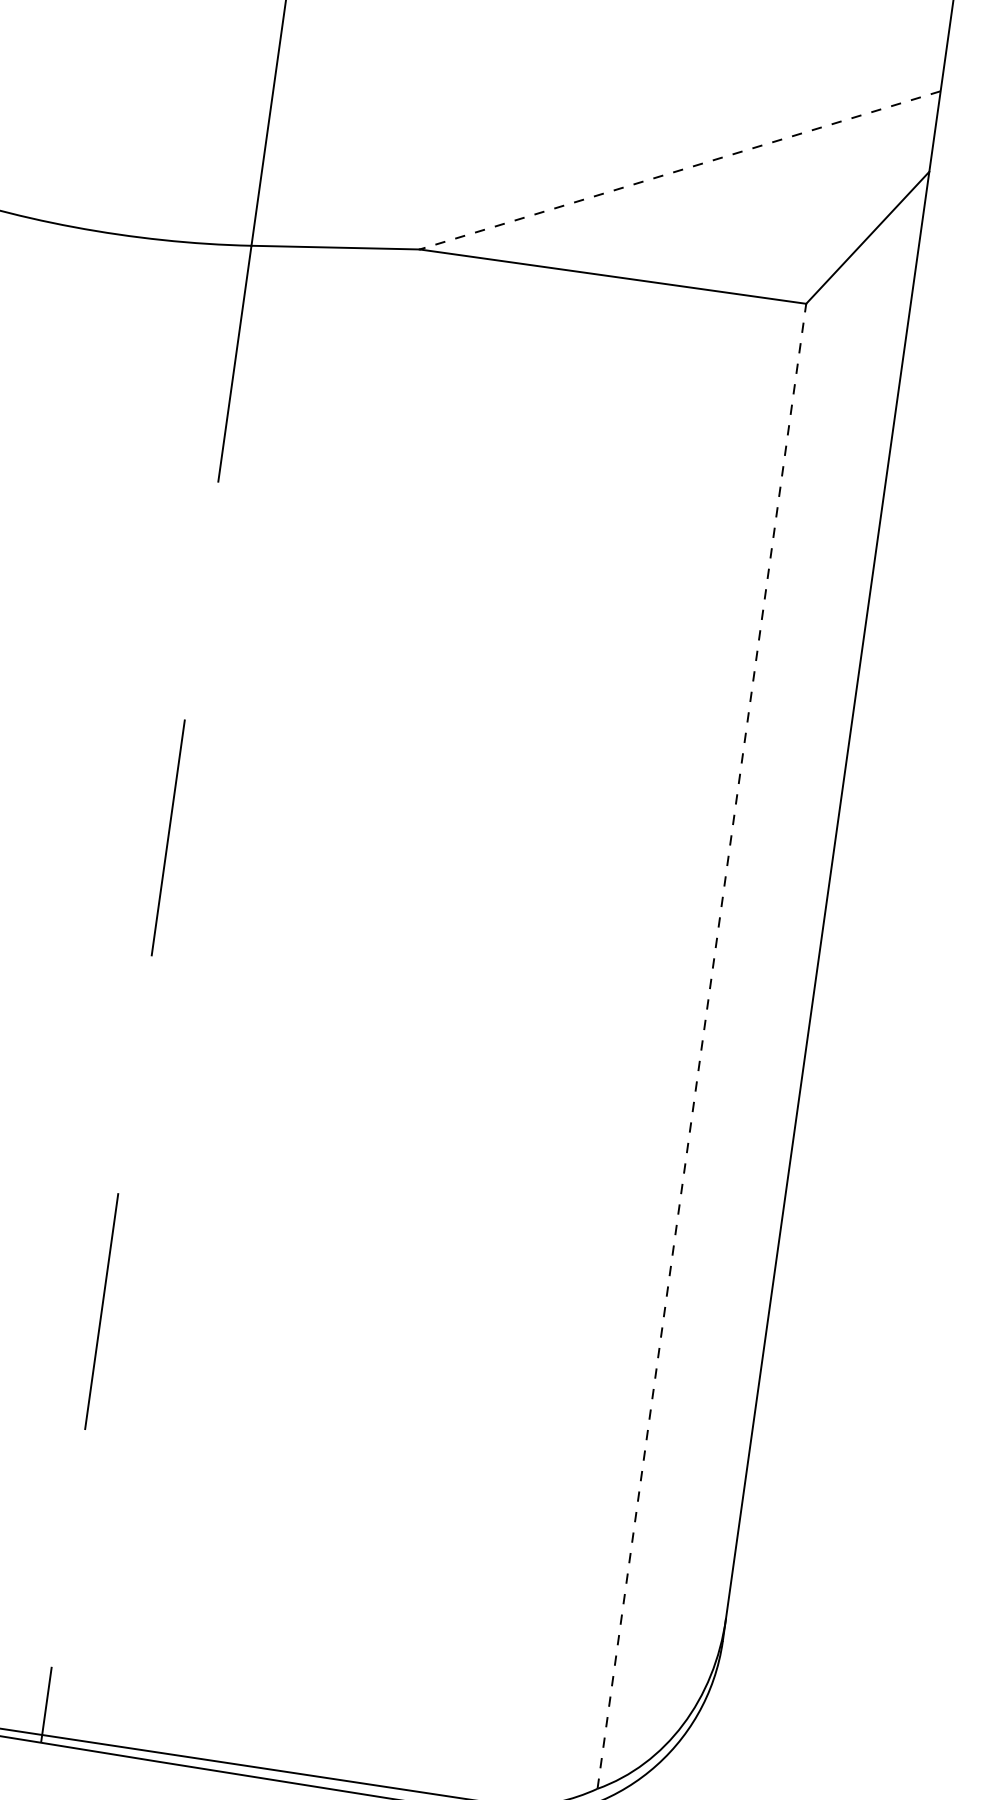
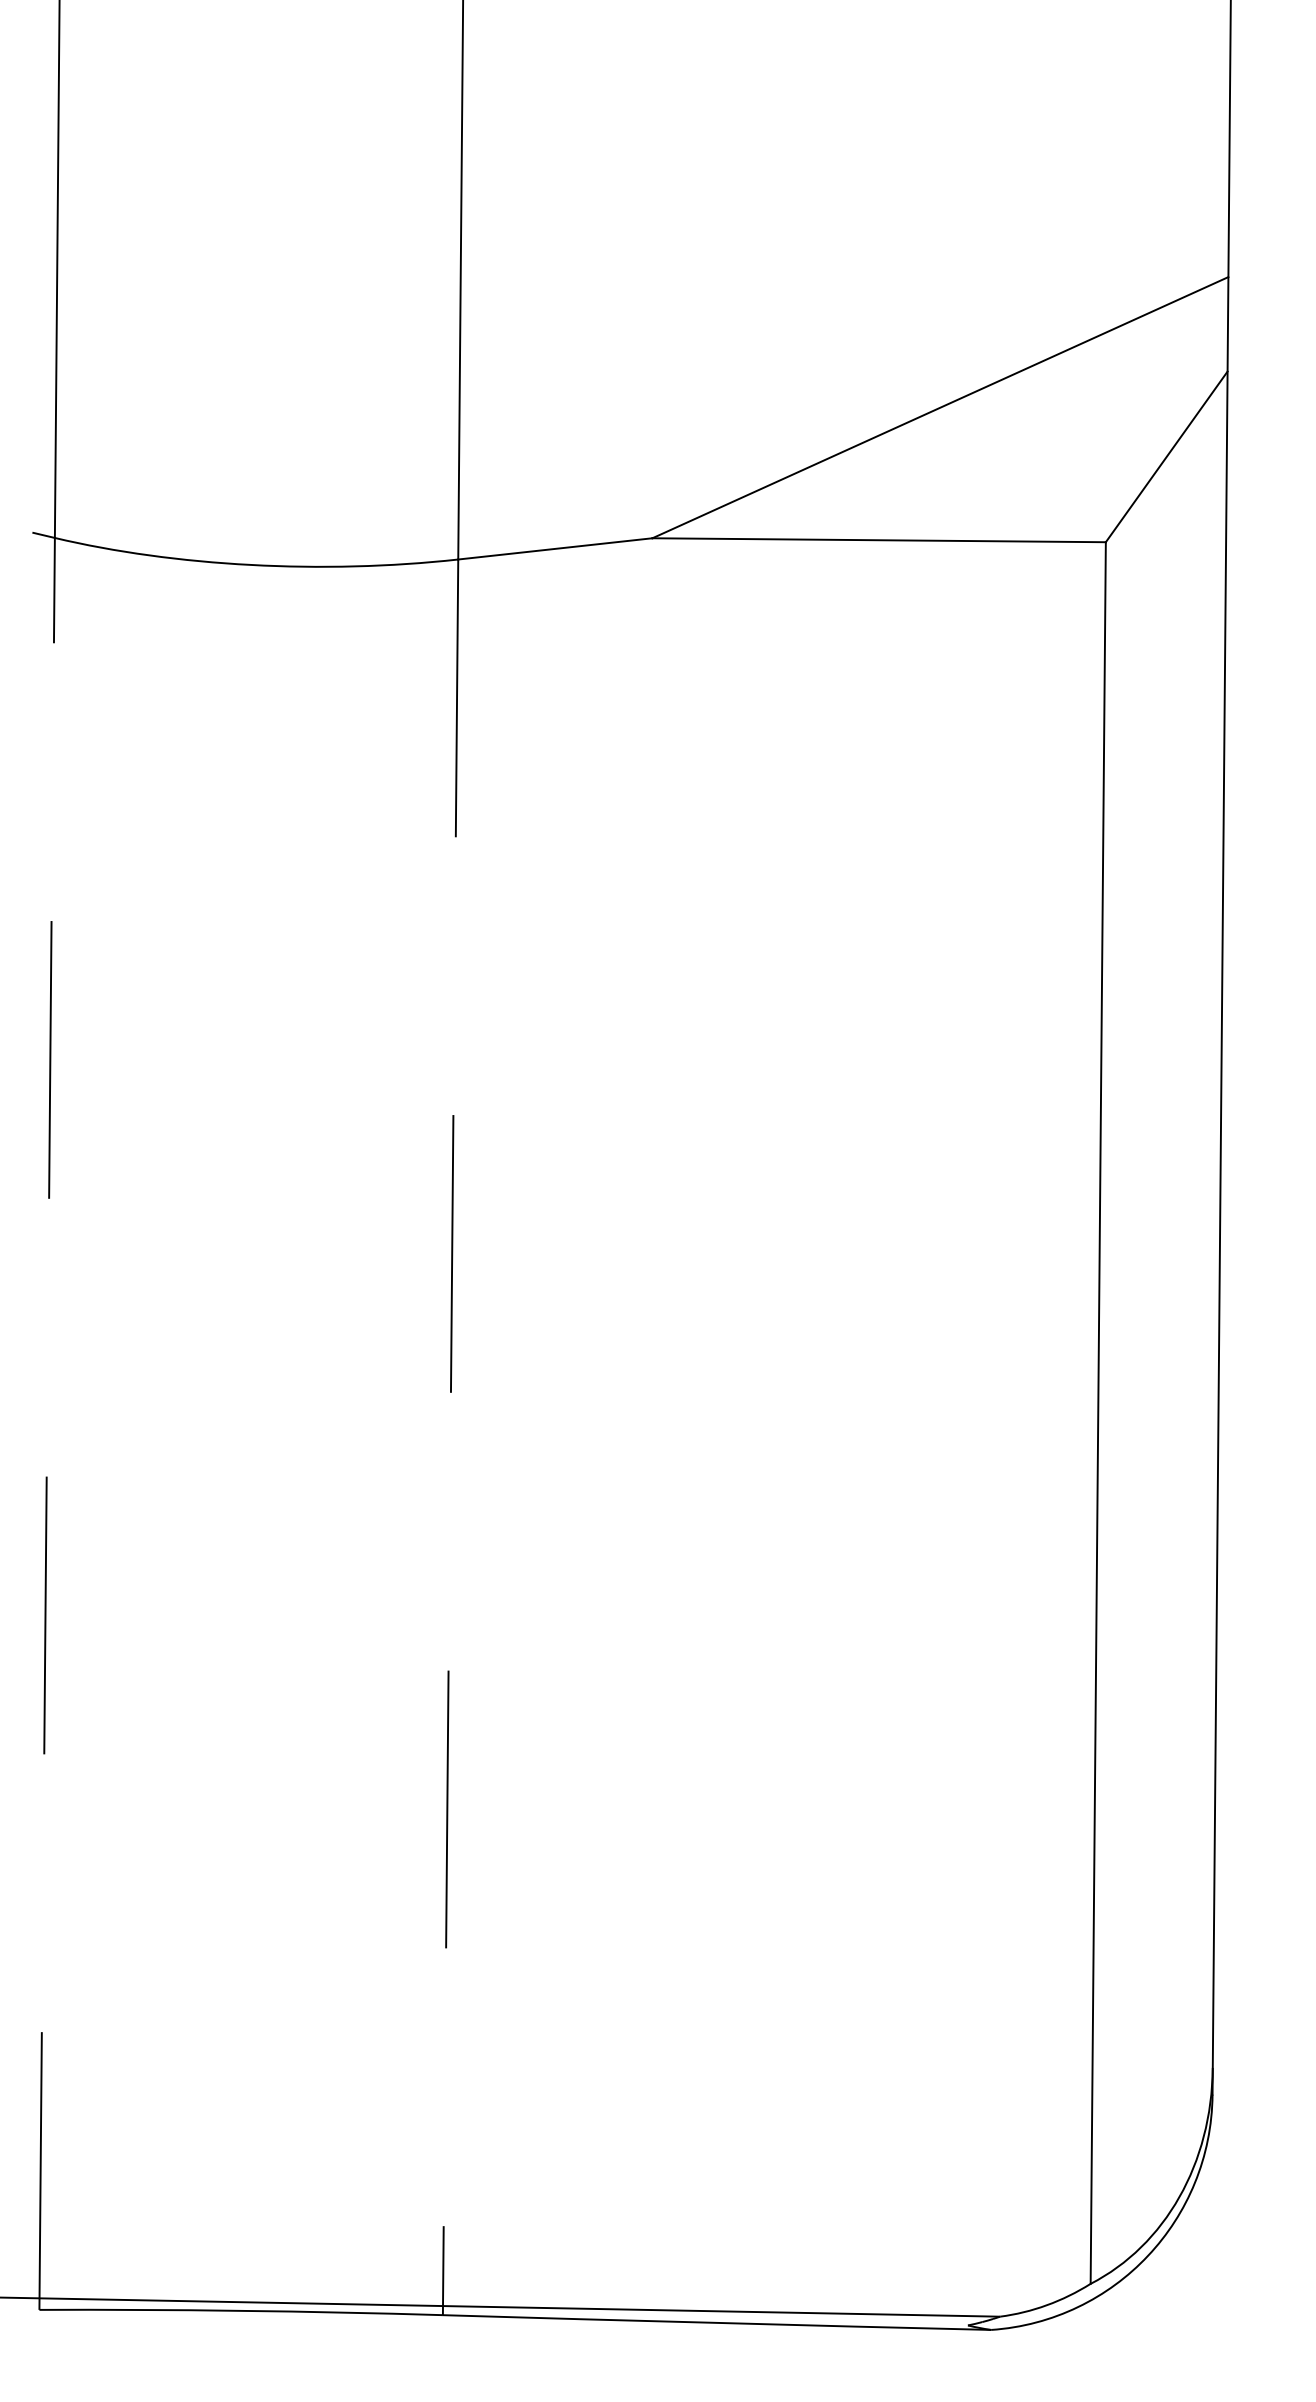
line: (679, 170) -> (939, 407), dashed -> solid
line: (702, 1046) -> (1098, 1413), dashed -> solid

